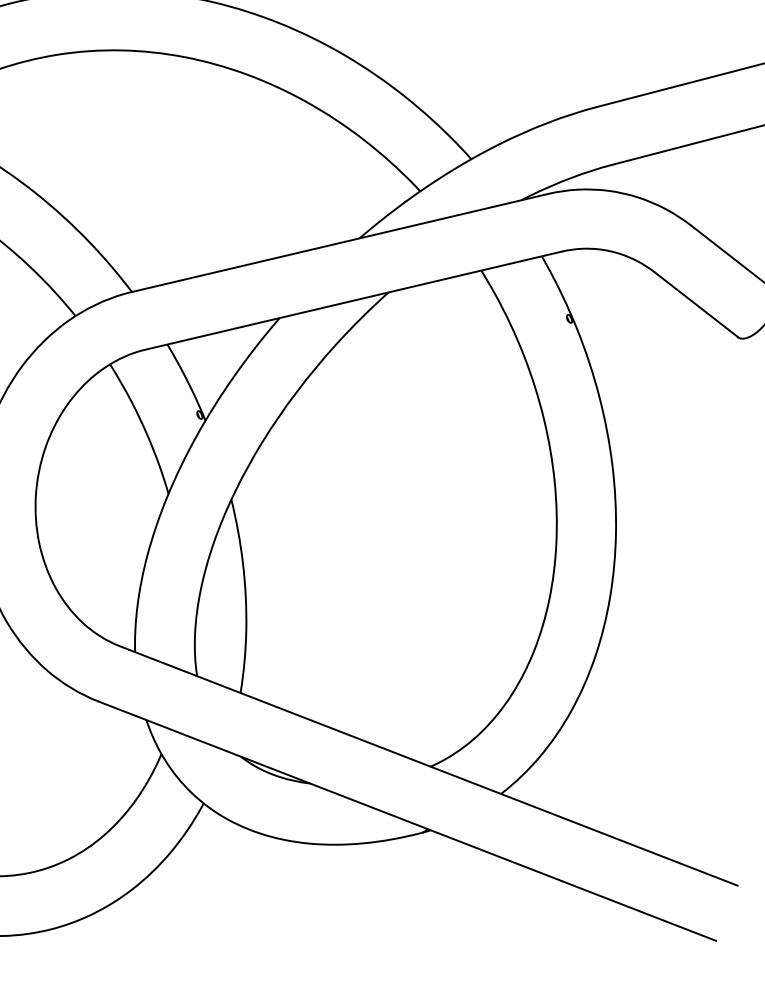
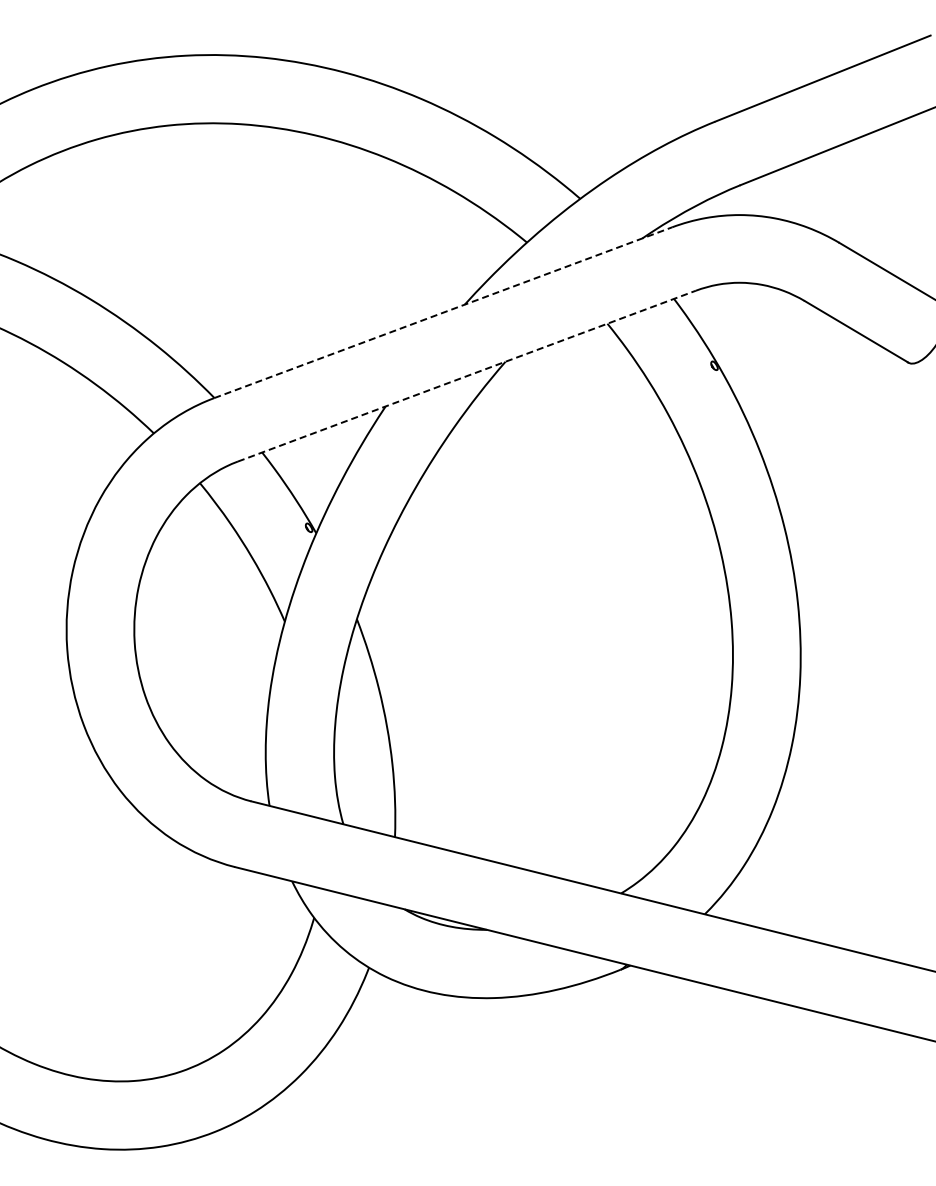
line: (340, 242) -> (443, 312), solid -> dashed
line: (354, 300) -> (467, 375), solid -> dashed

